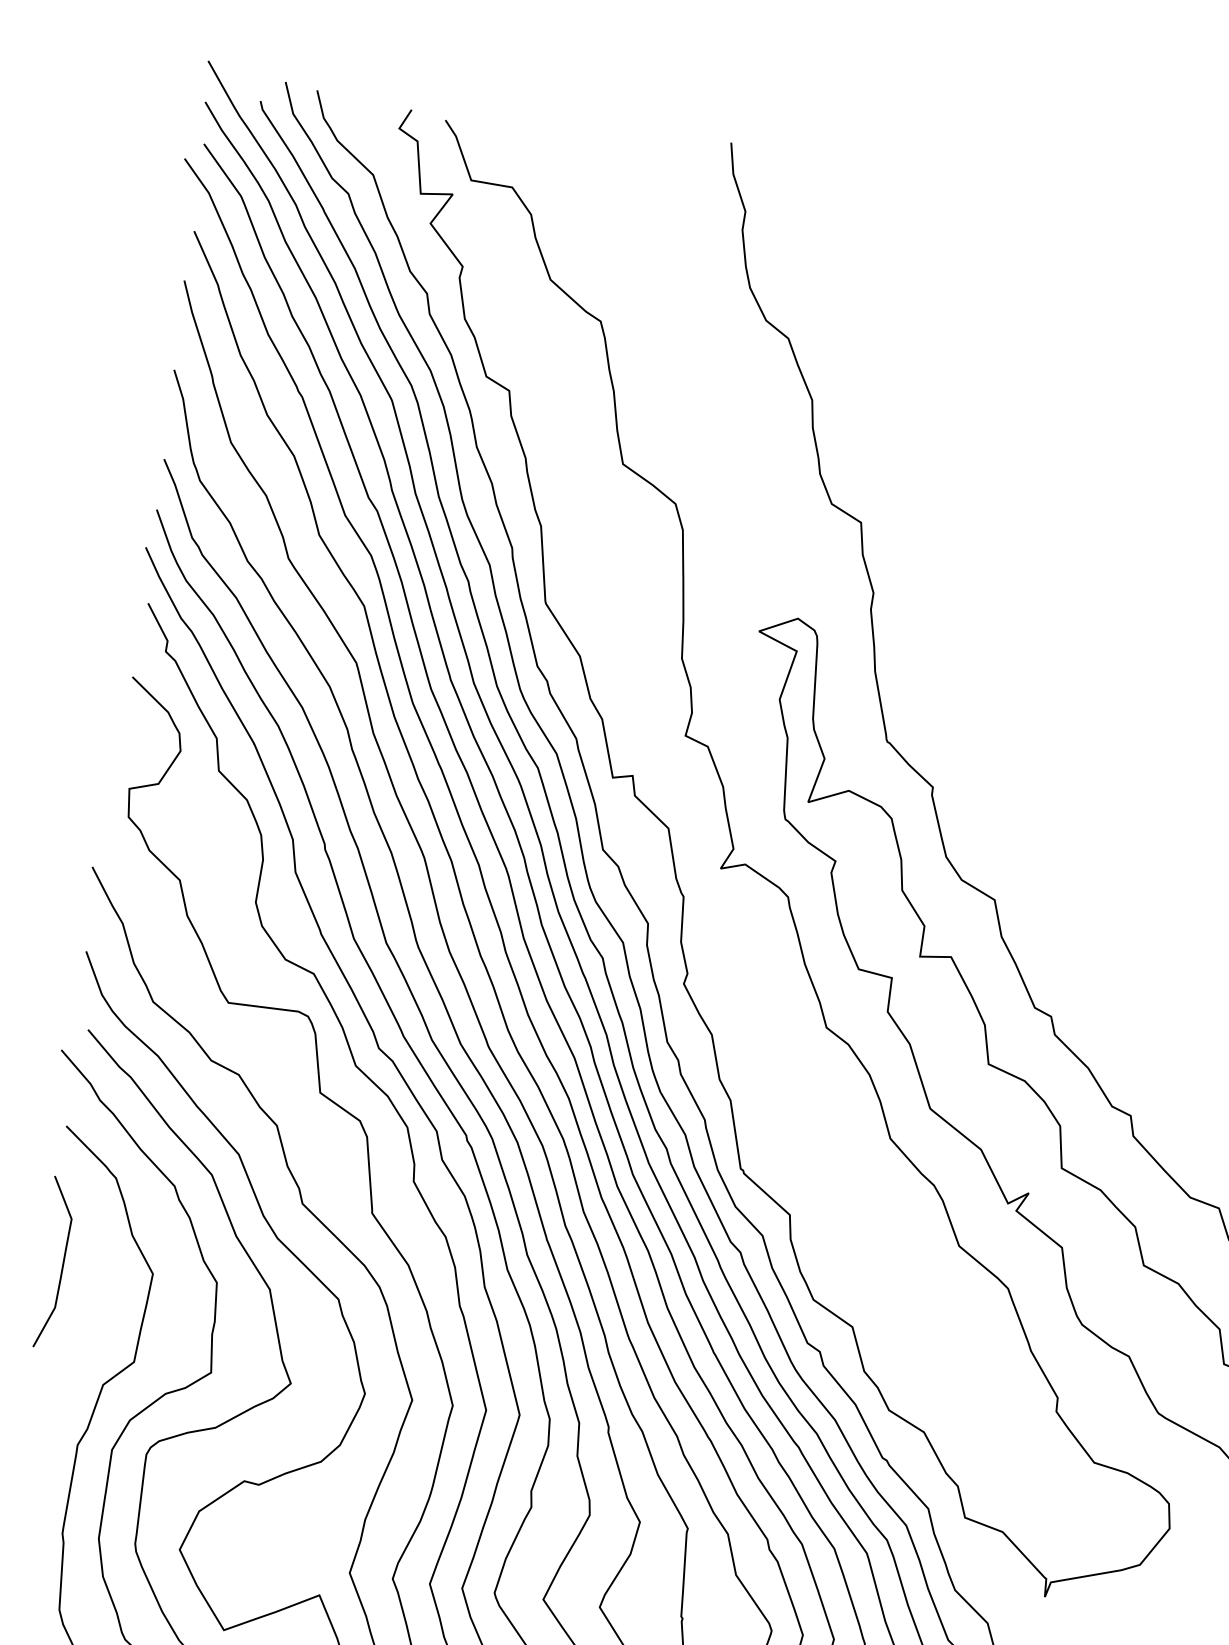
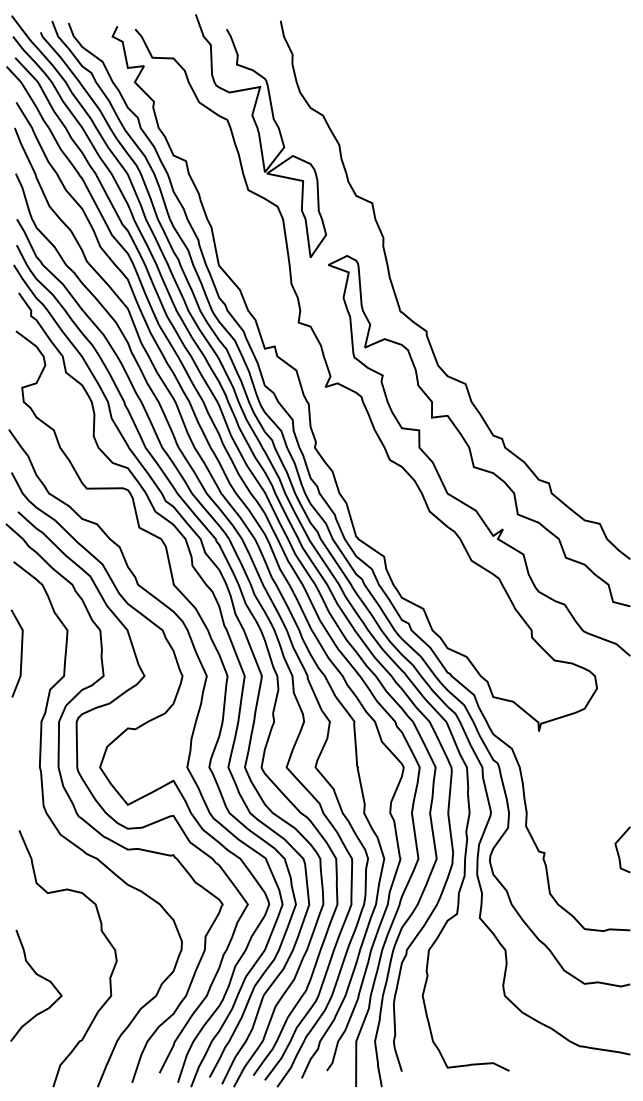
part: (661, 360) -> (260, 135), added
curve: (60, 1263) -> (20, 653), moved

